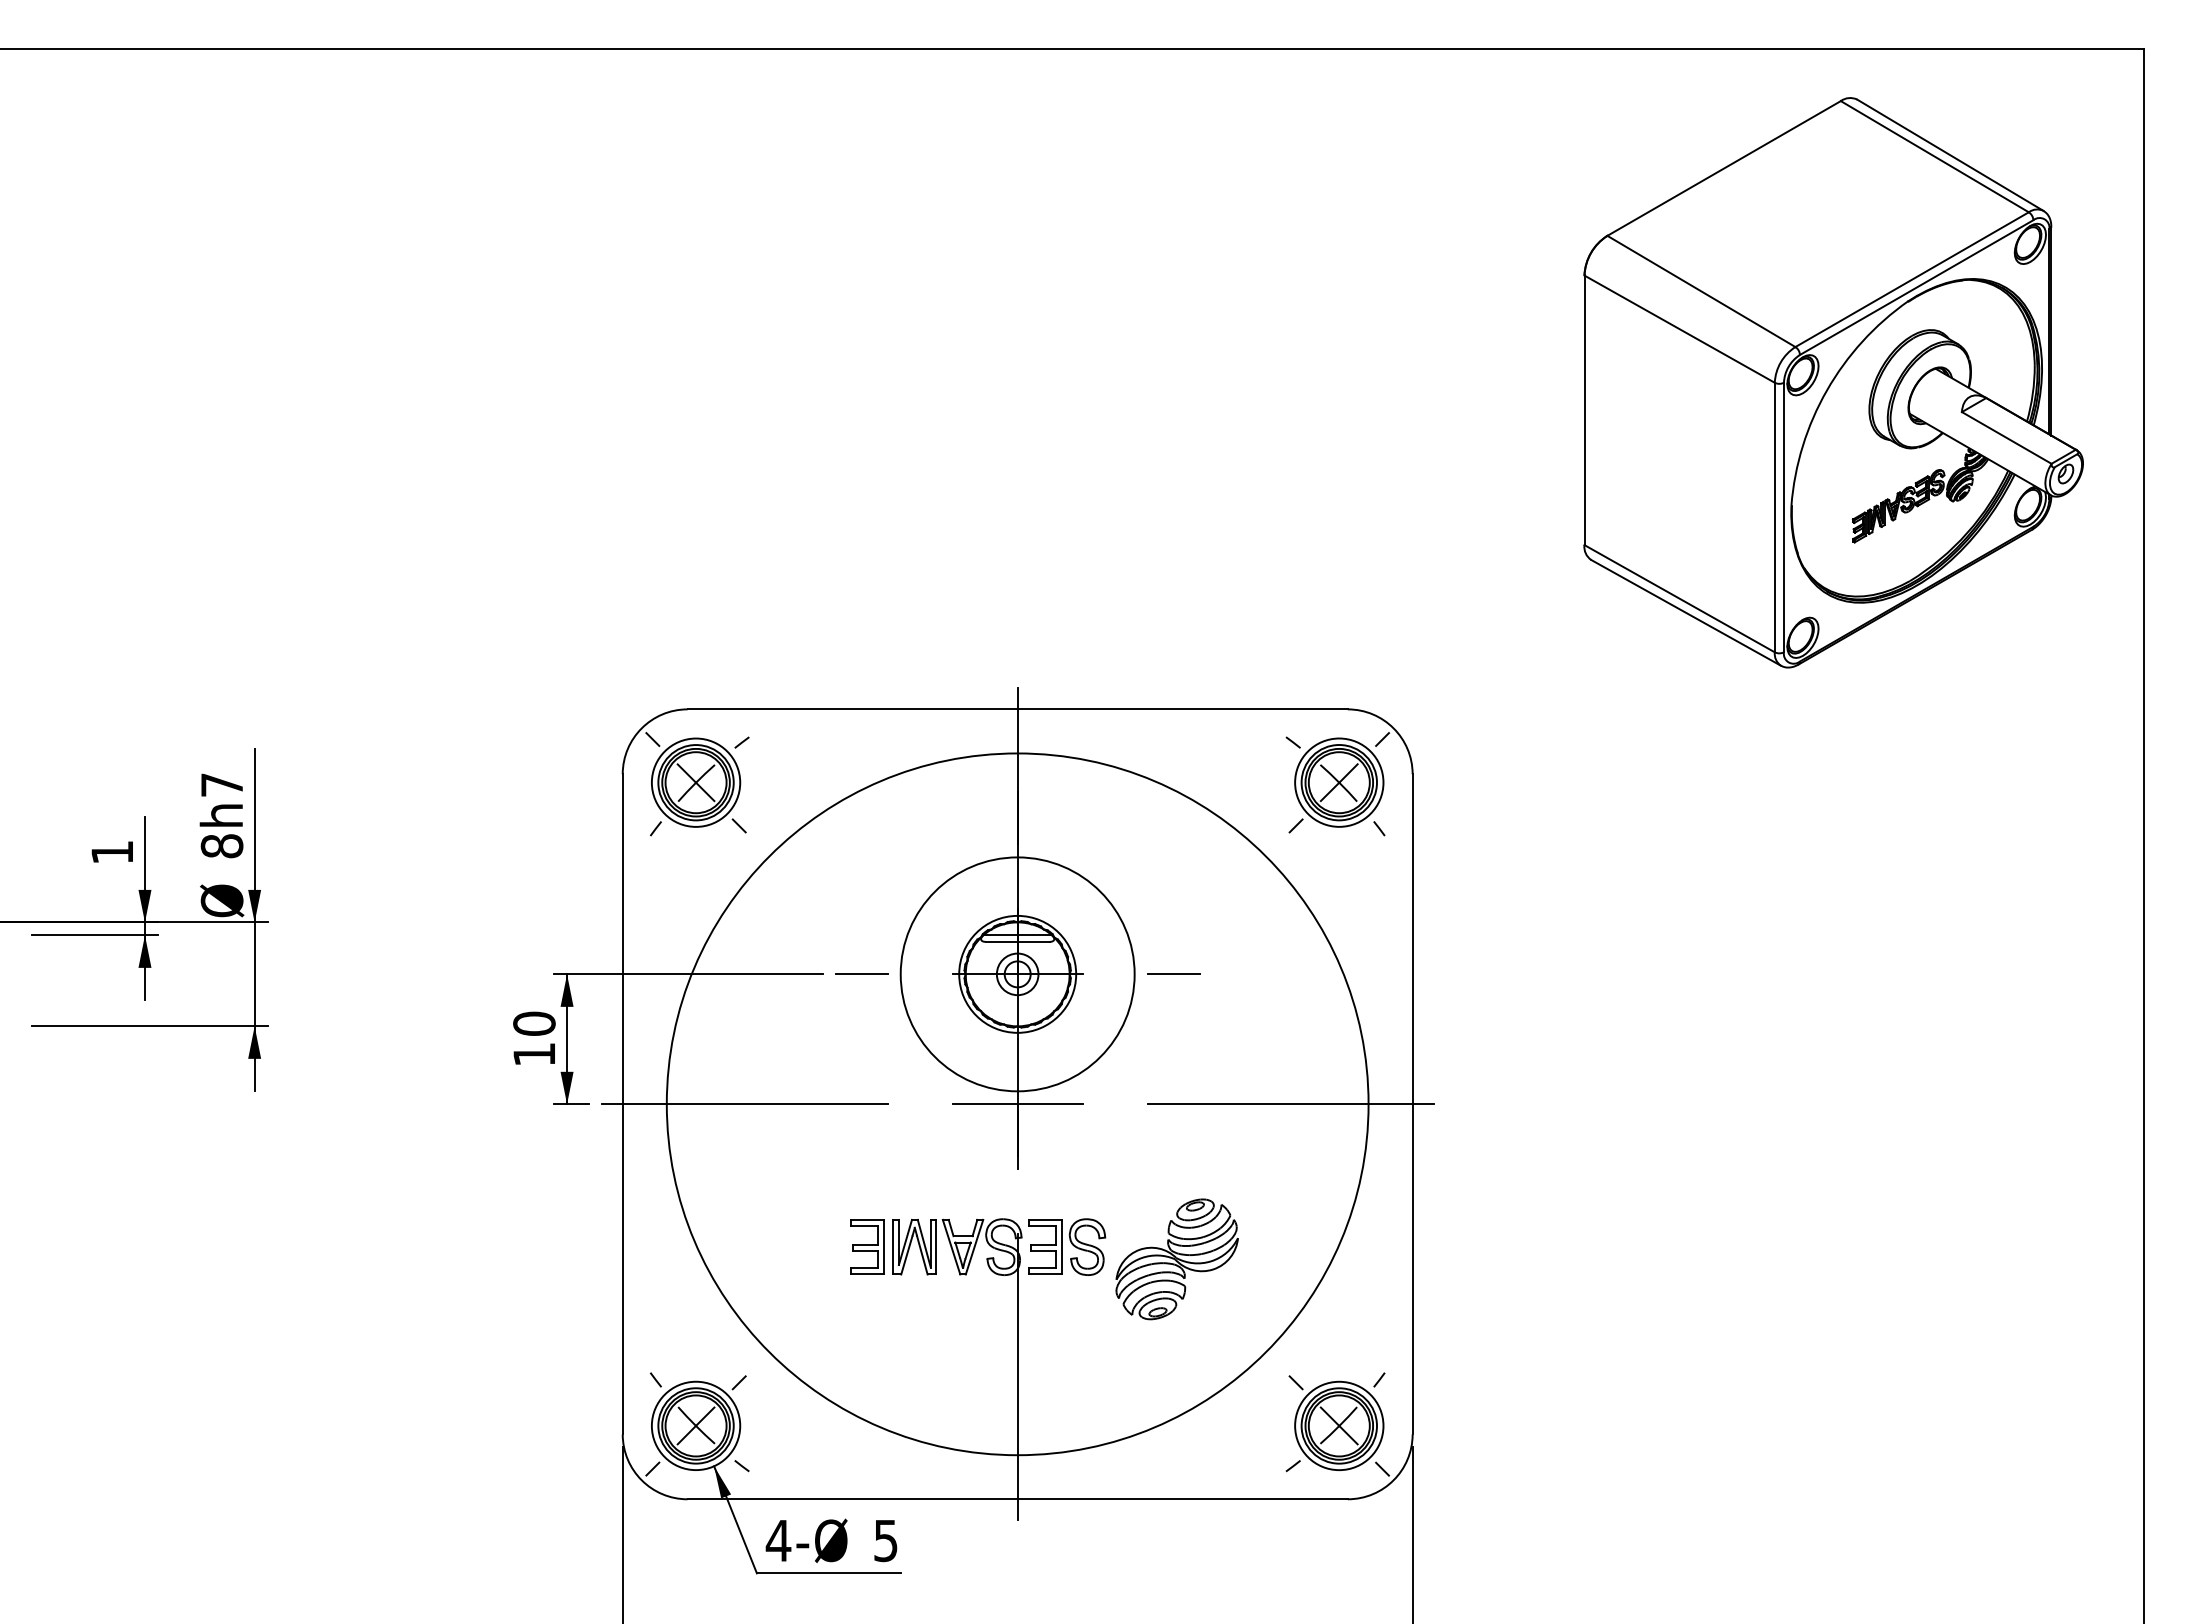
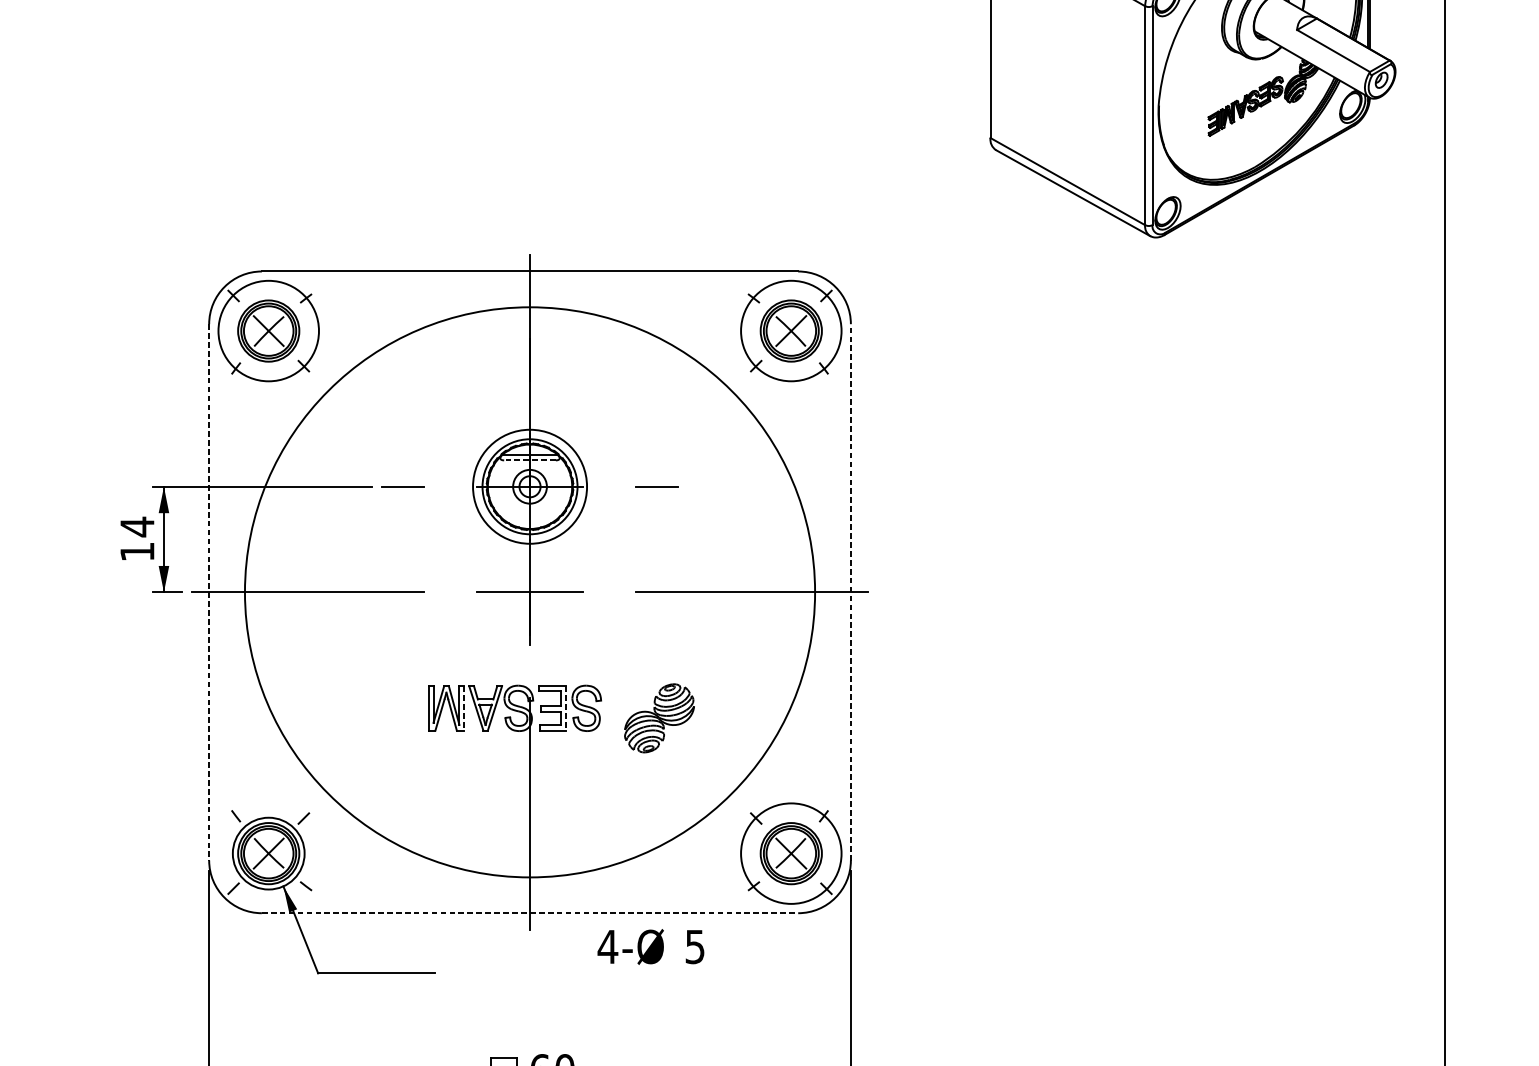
circle: (695, 782) -> (268, 330), size x1.4
circle: (1339, 782) -> (791, 330), size x1.4
line: (1017, 941) -> (529, 460), solid -> dashed
circle: (1017, 974) -> (529, 486), size x0.6
text: (534, 1023) -> (137, 526), 10 -> 14
line: (1412, 1103) -> (850, 591), solid -> dashed
line: (622, 1104) -> (208, 592), solid -> dashed
part: (867, 1246) -> (408, 707), removed
line: (936, 1247) -> (464, 708), solid -> dashed
line: (1061, 1247) -> (565, 708), solid -> dashed
part: (1176, 1259) -> (659, 718), size x0.7
circle: (1339, 1425) -> (791, 853), size x1.4
line: (1018, 1499) -> (530, 913), solid -> dashed
text: (831, 1540) -> (650, 946), moved

